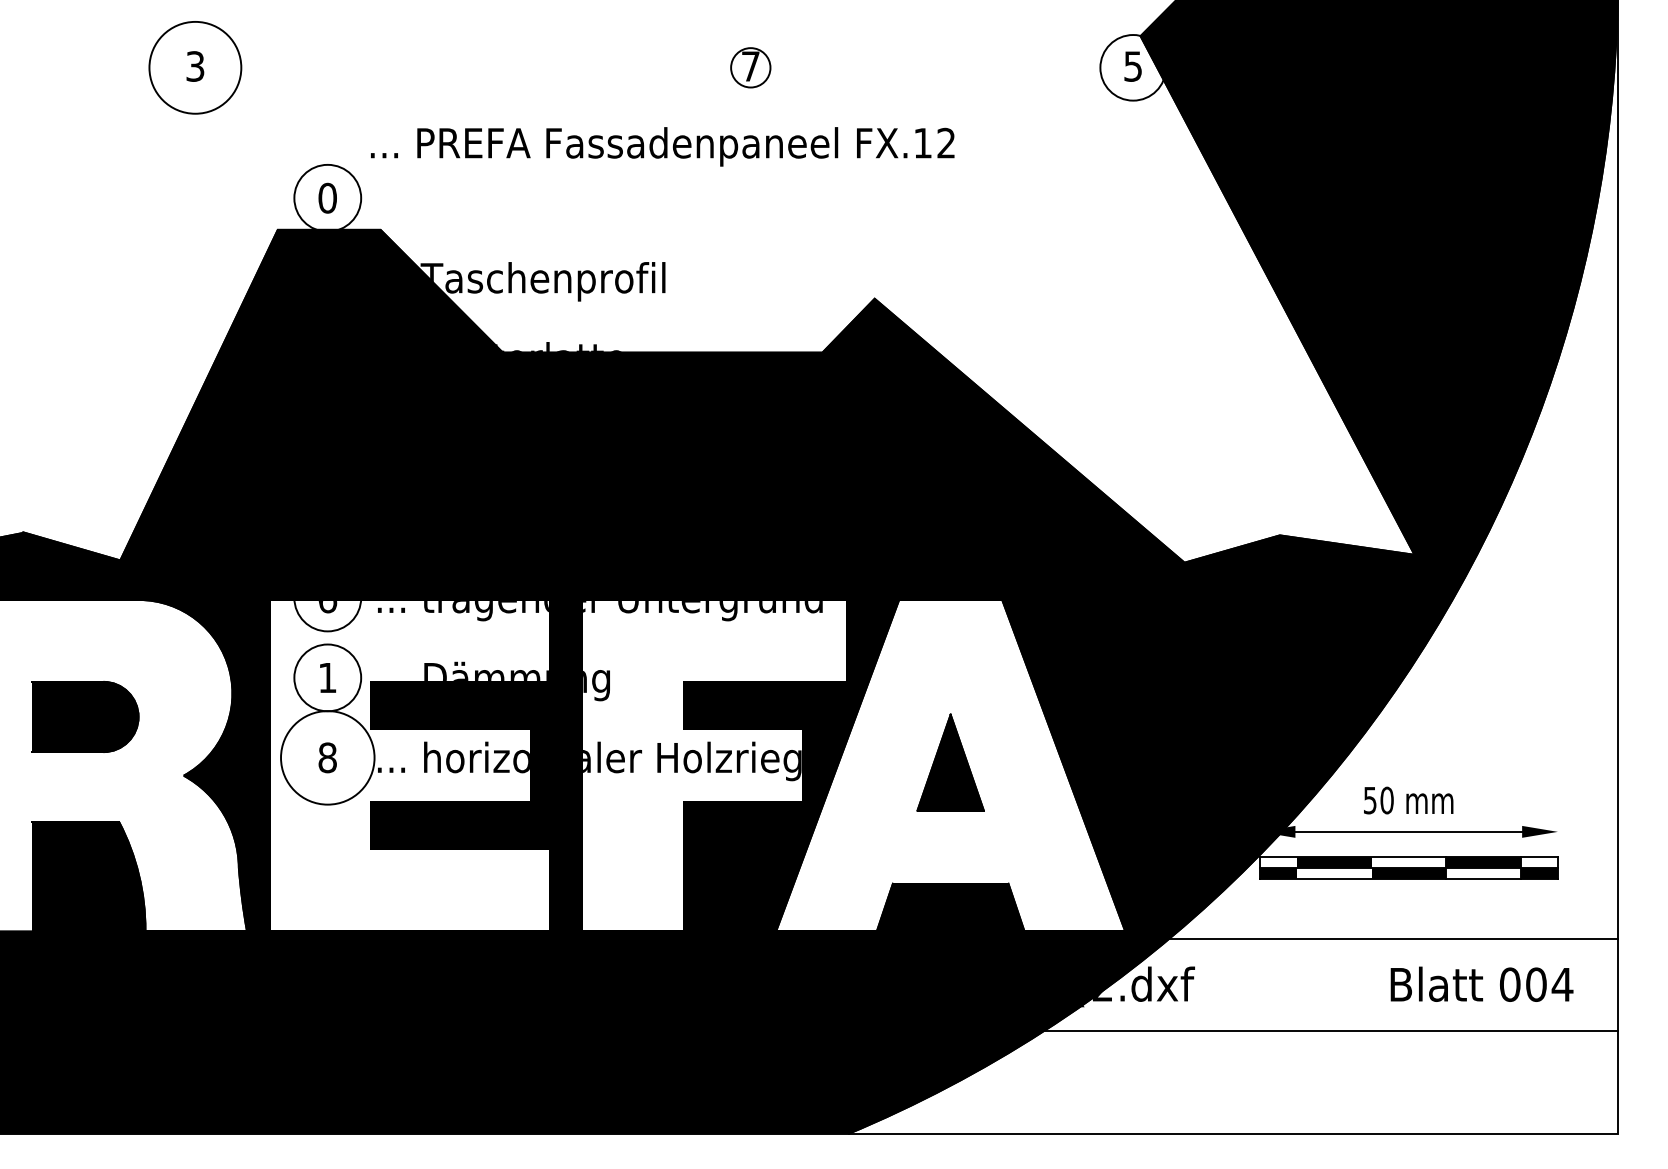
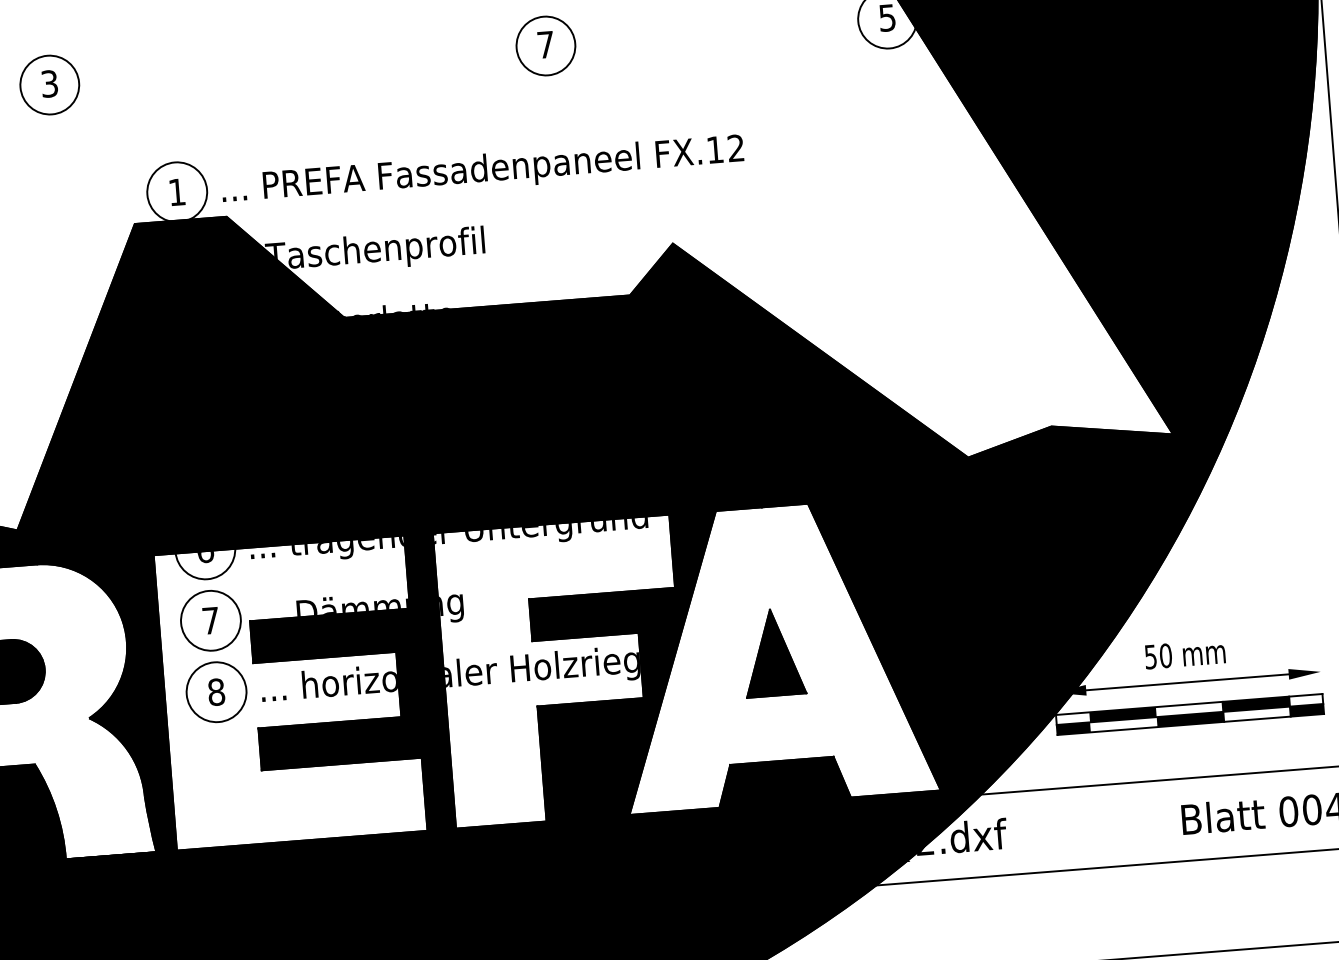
circle: (195, 67) -> (49, 84), size x0.71
circle: (750, 67) -> (545, 45), size x1.67
text: (662, 146) -> (482, 171), moved
text: (327, 197) -> (176, 191), 0 -> 1
text: (327, 677) -> (210, 620), 1 -> 7
circle: (327, 757) -> (216, 691), size x0.71

